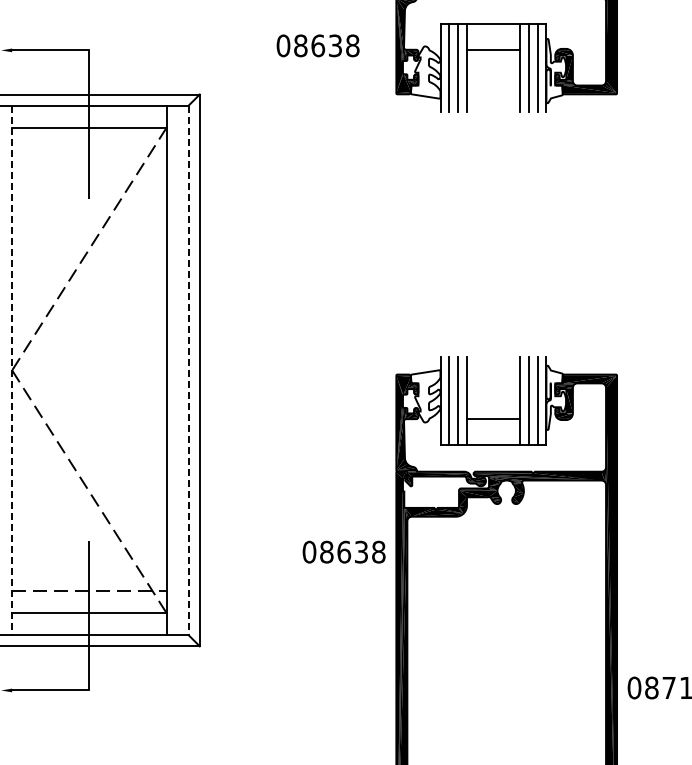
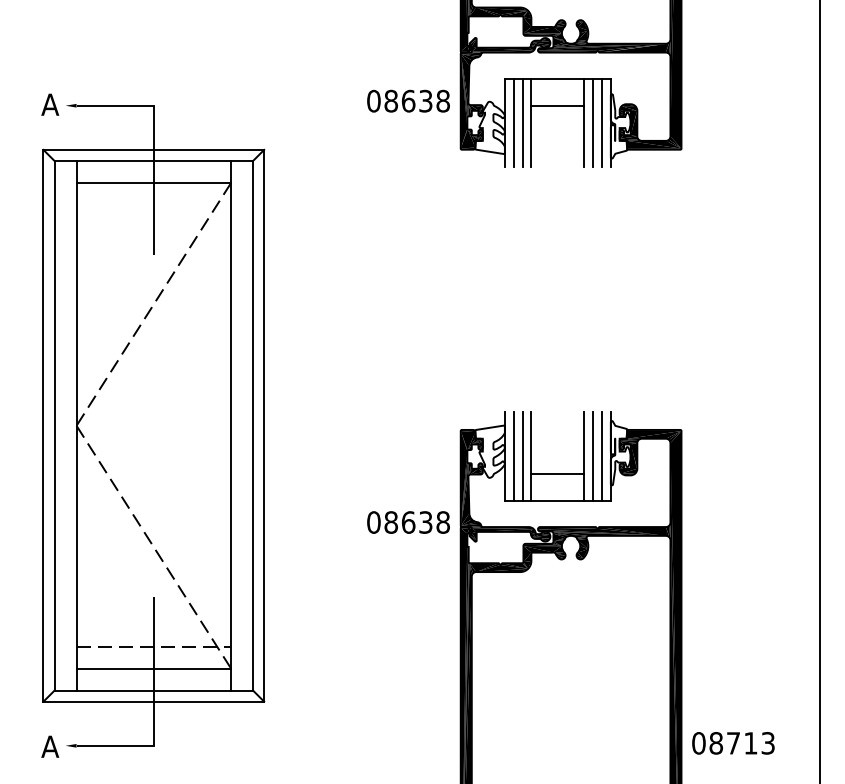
text: (318, 45) -> (408, 100), moved
line: (12, 370) -> (76, 425), dashed -> solid
line: (189, 370) -> (253, 425), dashed -> solid
text: (344, 552) -> (408, 522), moved

